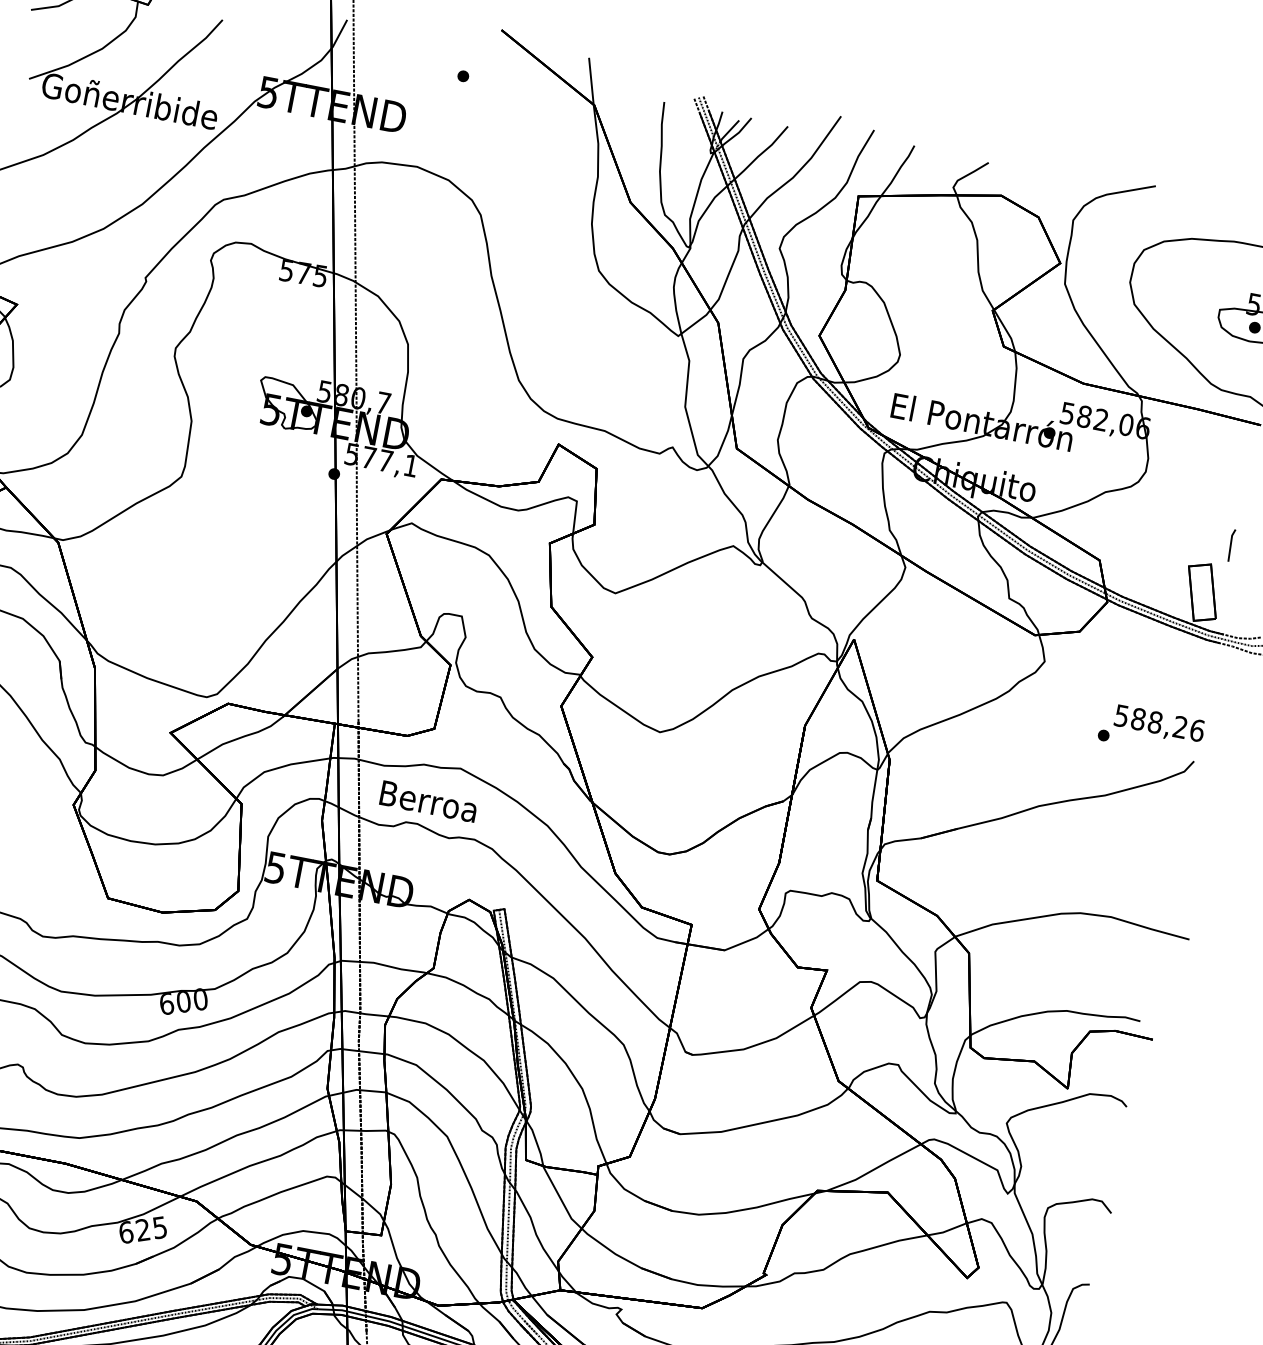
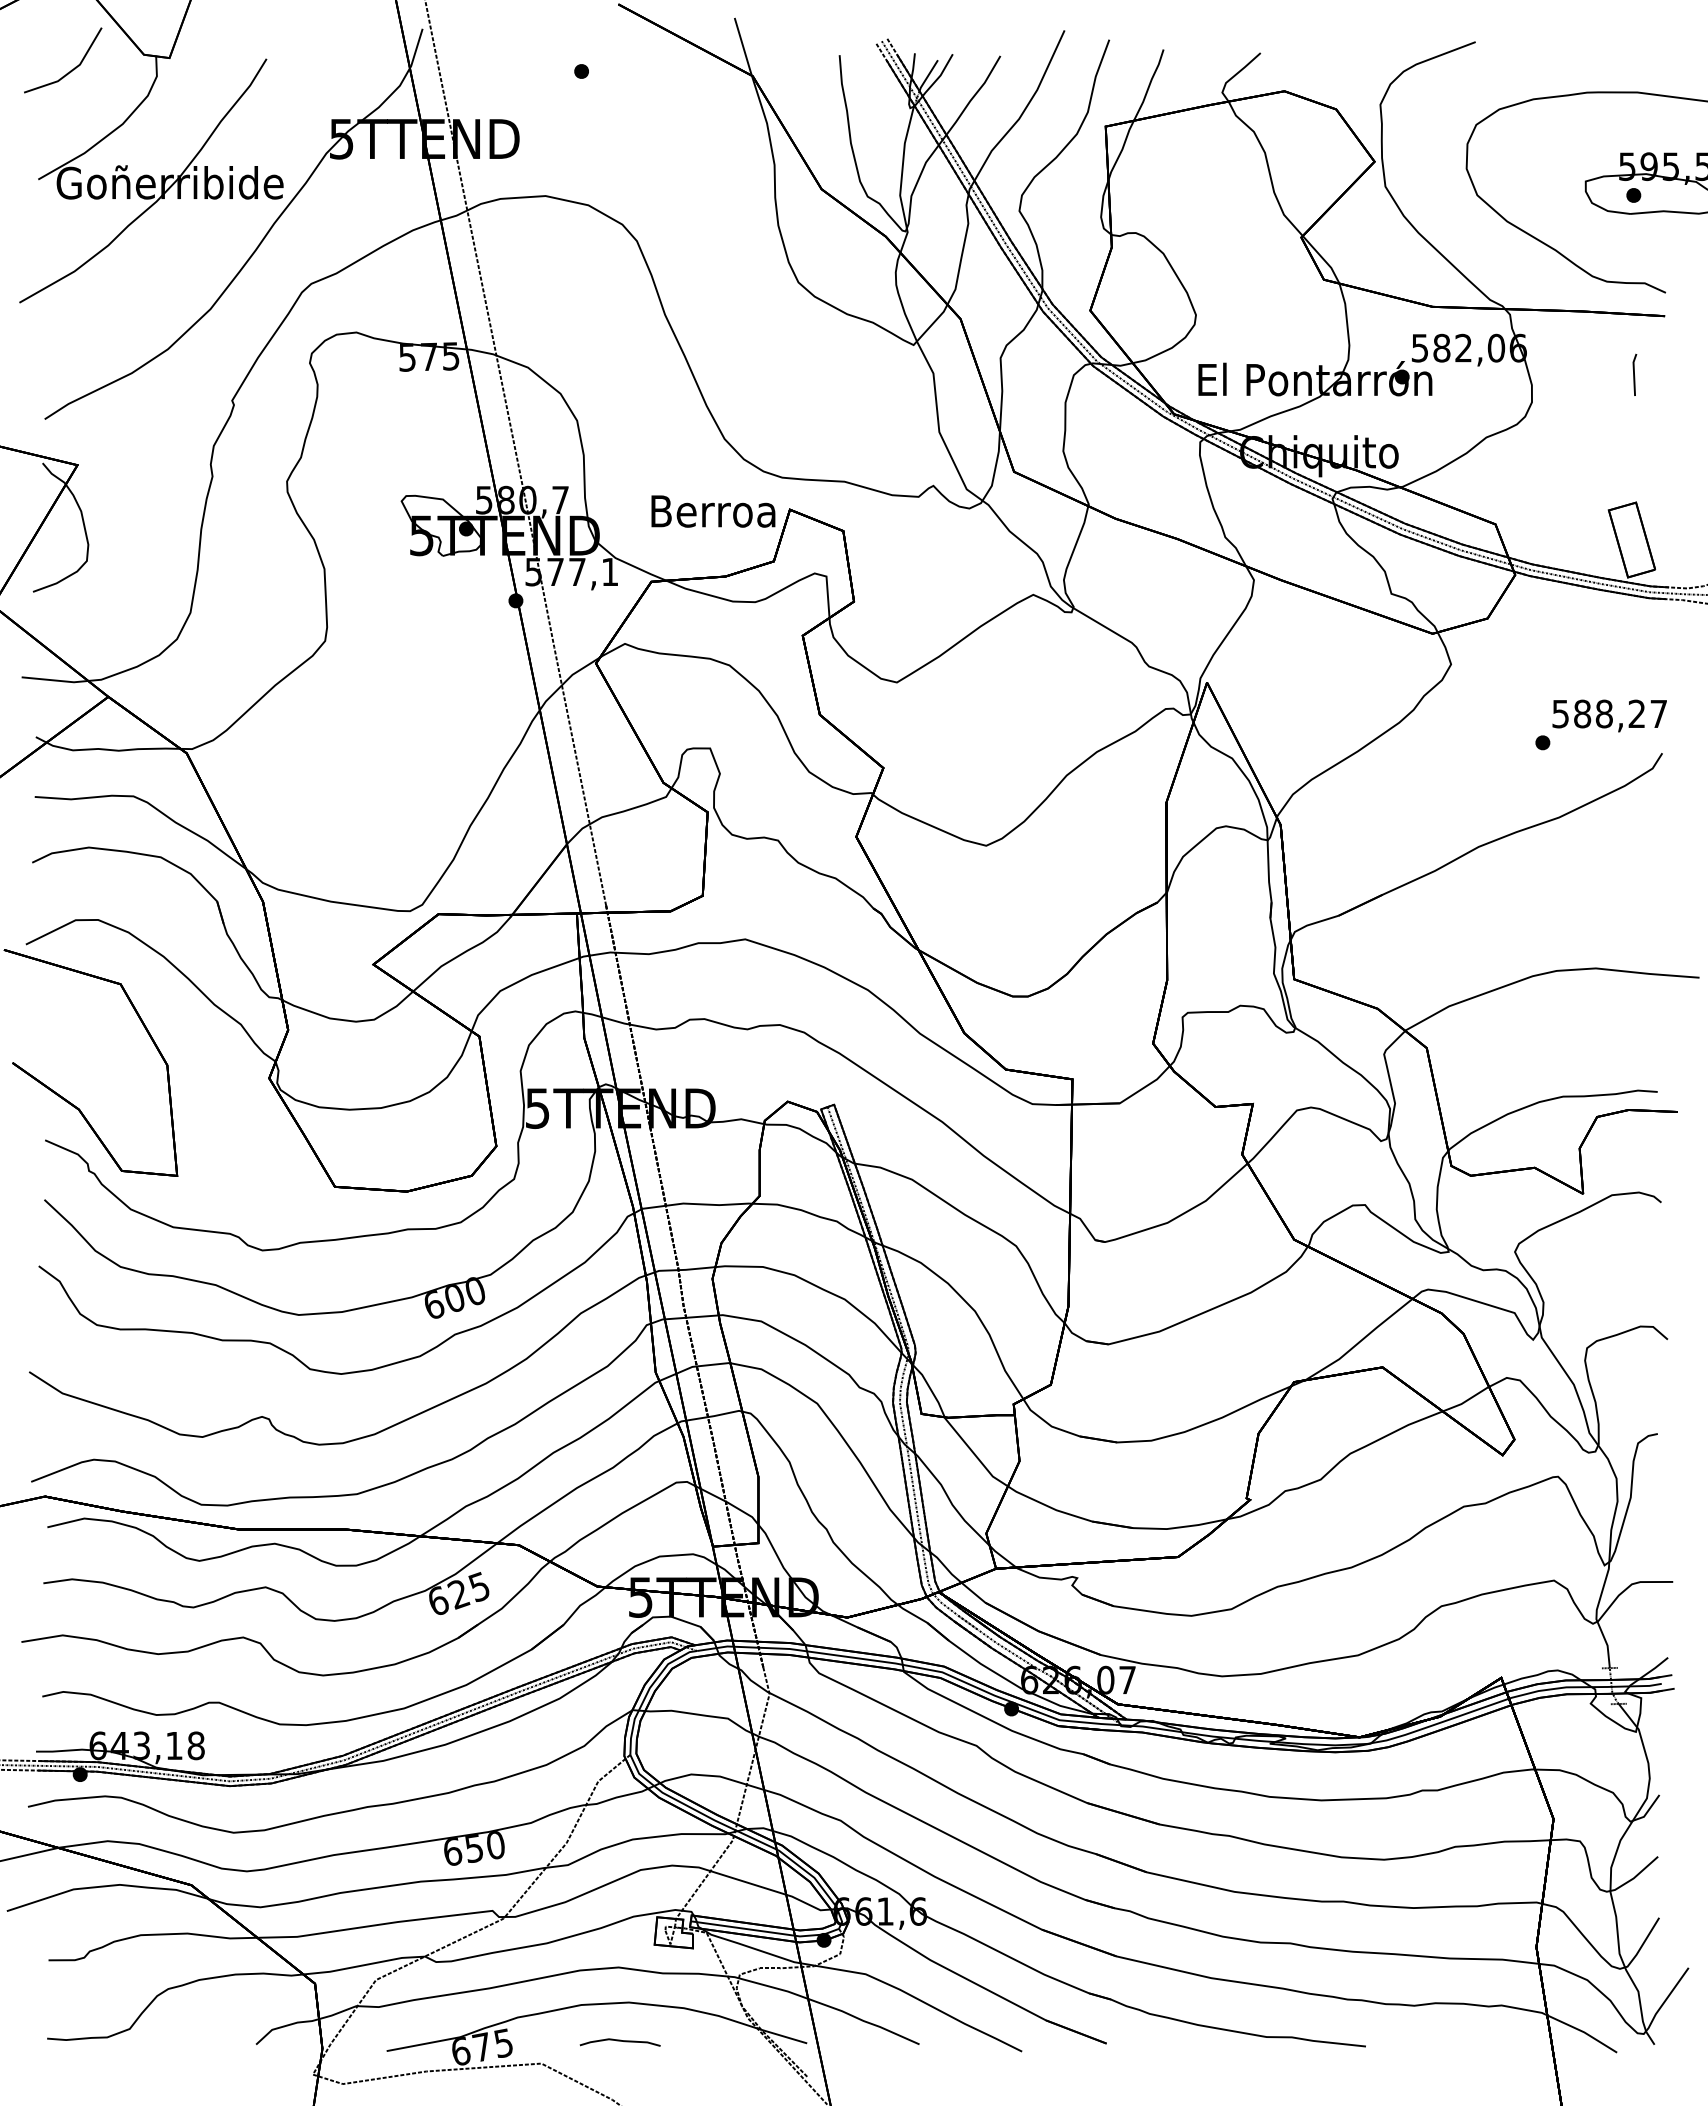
line: (1231, 545) -> (1634, 374), moved
text: (1197, 730) -> (1658, 713), 588,26 -> 588,27
text: (428, 801) -> (713, 511), moved

